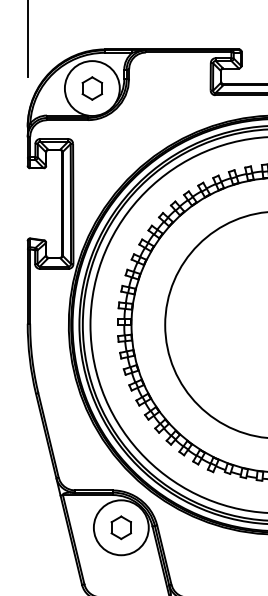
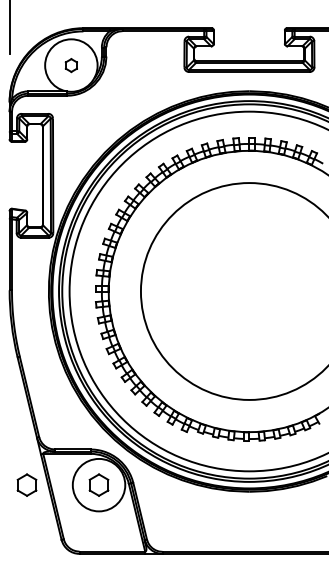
part: (92, 88) -> (71, 65), size x0.6
part: (45, 527) -> (26, 484), added

